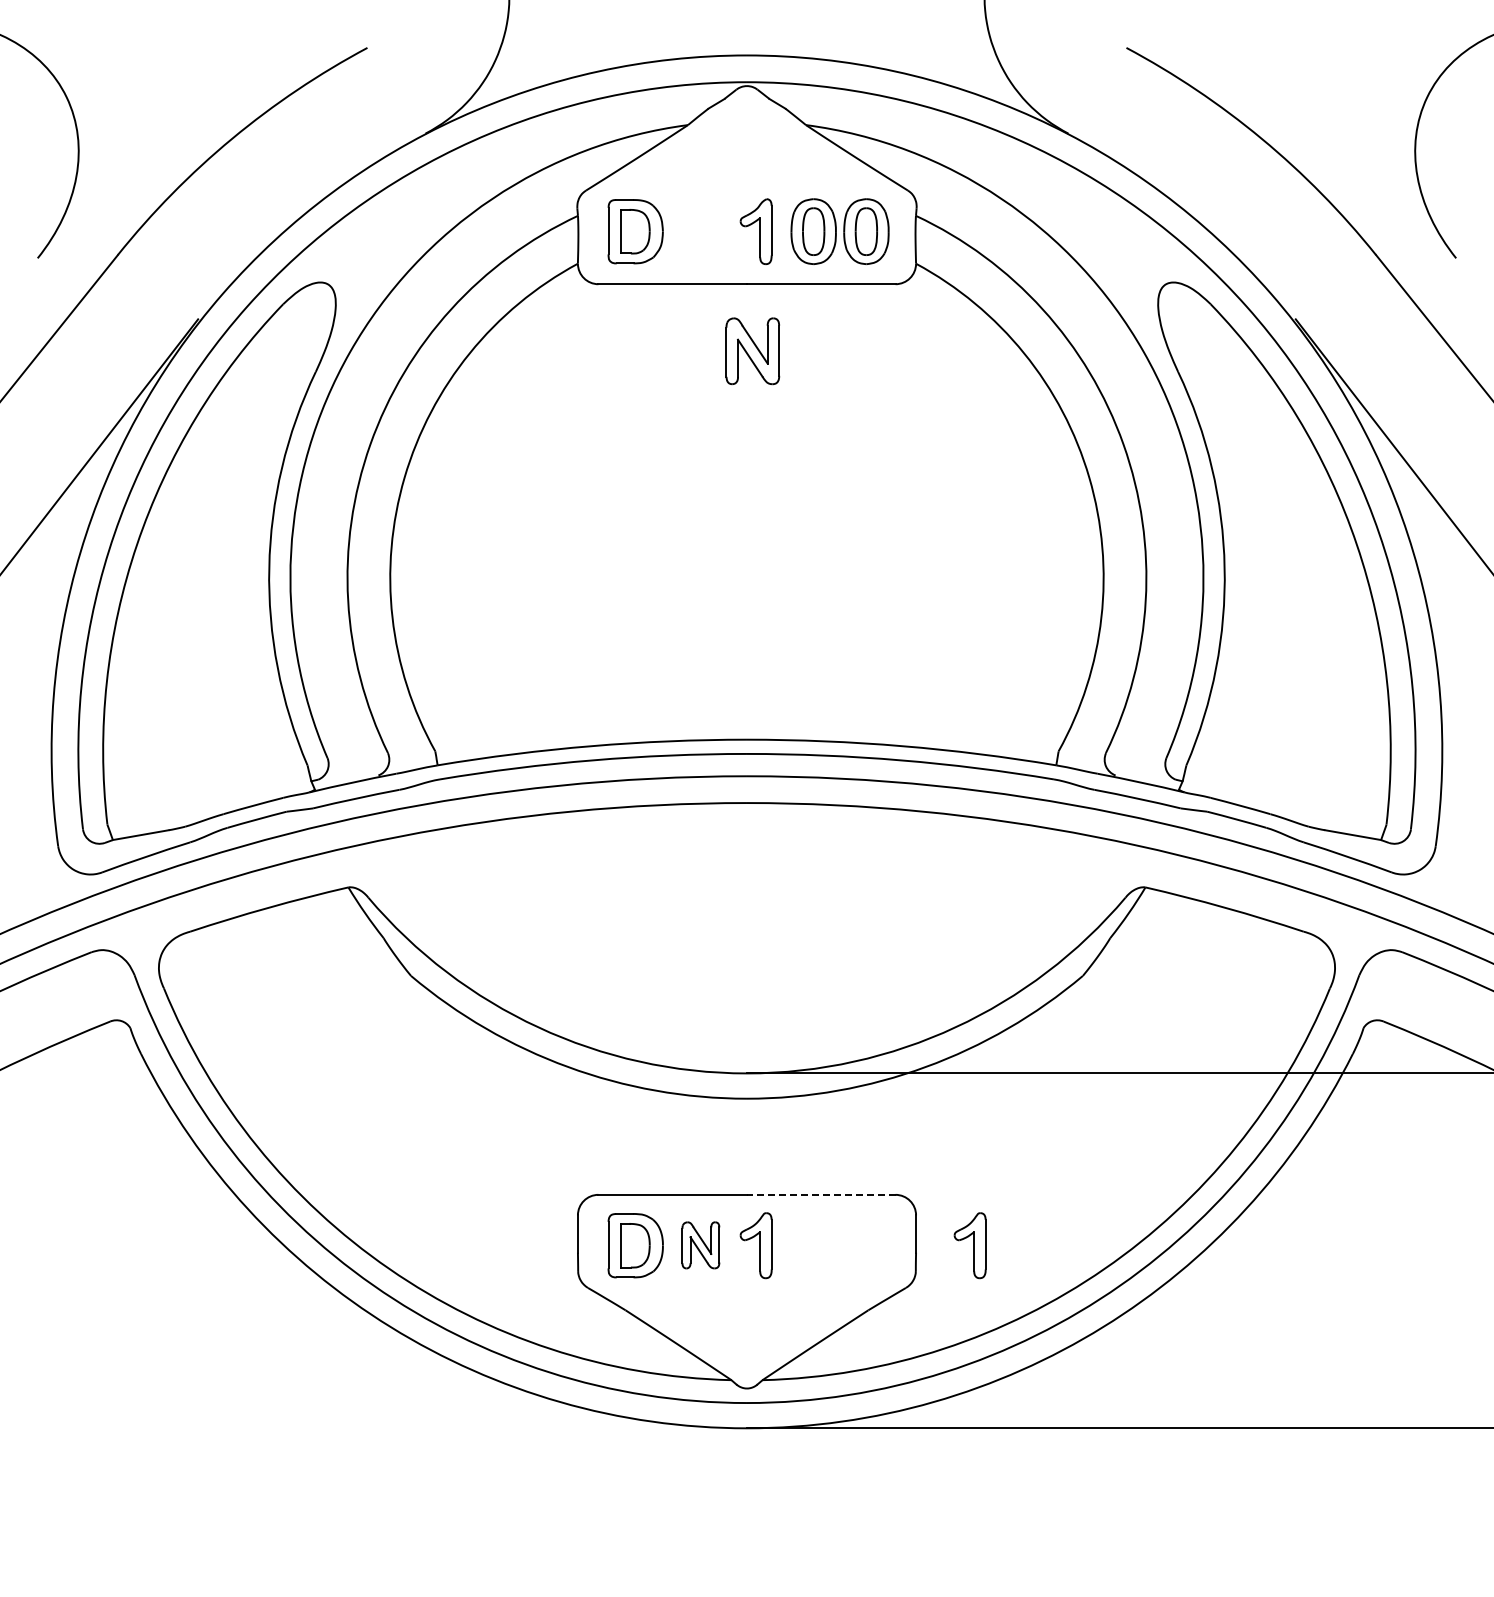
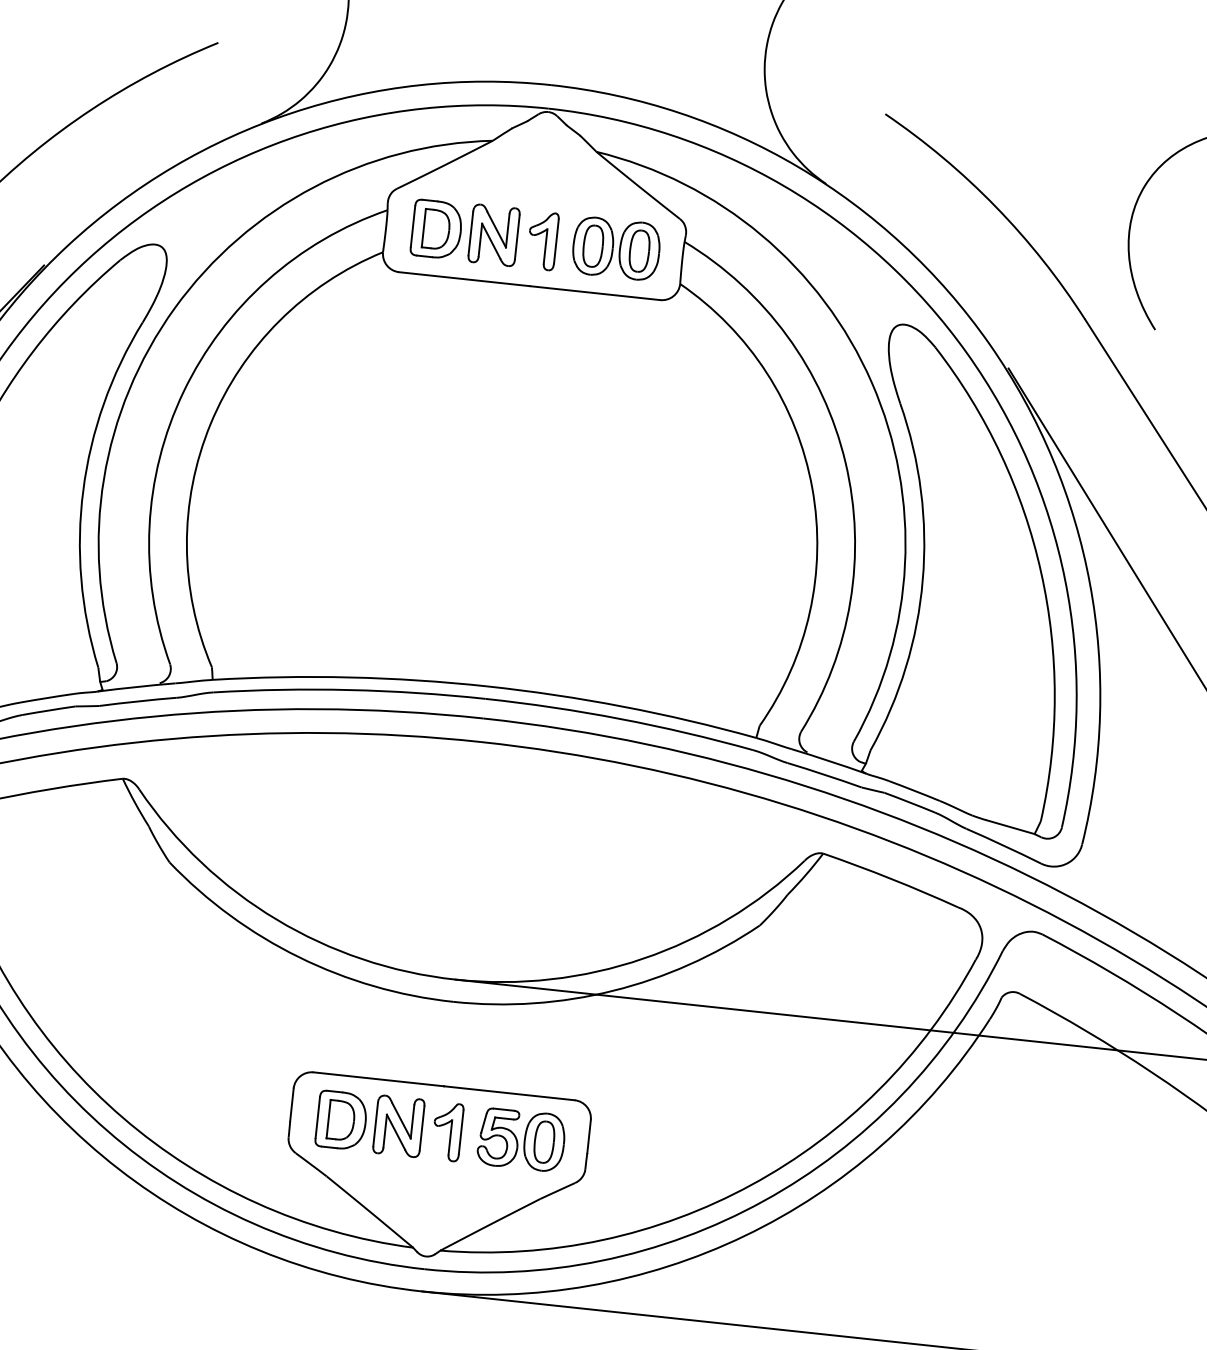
part: (752, 351) -> (493, 235), moved
line: (820, 1194) -> (508, 1092), dashed -> solid
part: (700, 1245) -> (398, 1126), size x1.43
part: (840, 1245) -> (521, 1139), added
part: (969, 1245) -> (634, 1151), removed

